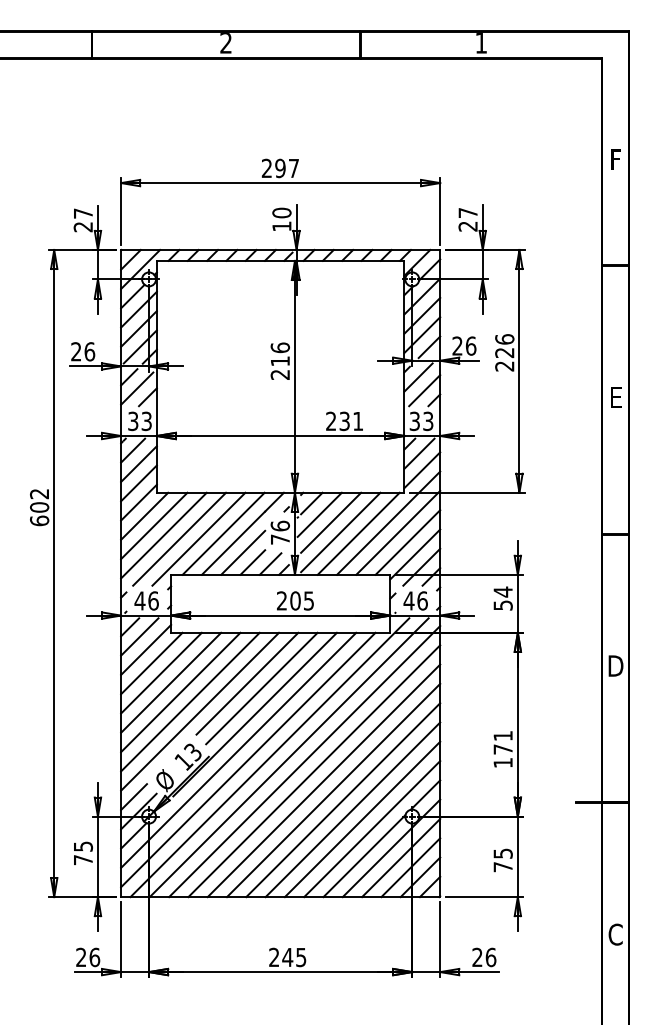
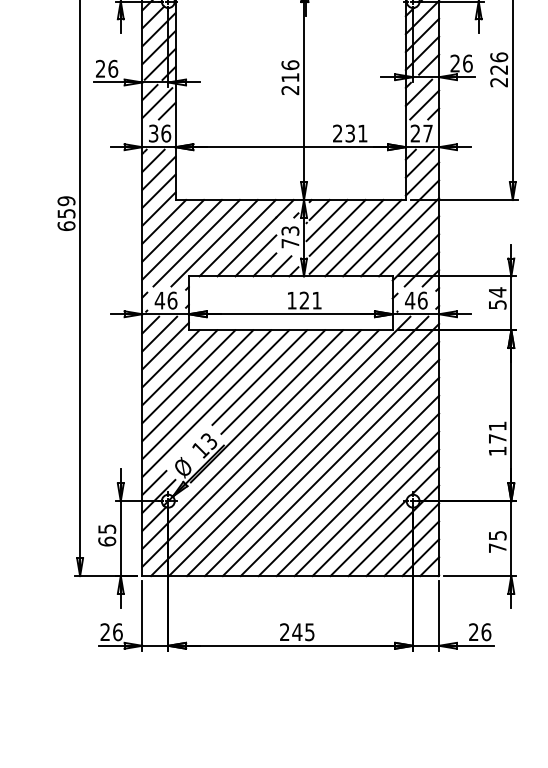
text: (146, 421) -> (165, 133), 33 -> 36
text: (421, 421) -> (421, 133), 33 -> 27
text: (39, 500) -> (66, 207), 602 -> 659
text: (280, 525) -> (290, 230), 76 -> 73
text: (295, 600) -> (304, 300), 205 -> 121
text: (82, 859) -> (106, 541), 75 -> 65

